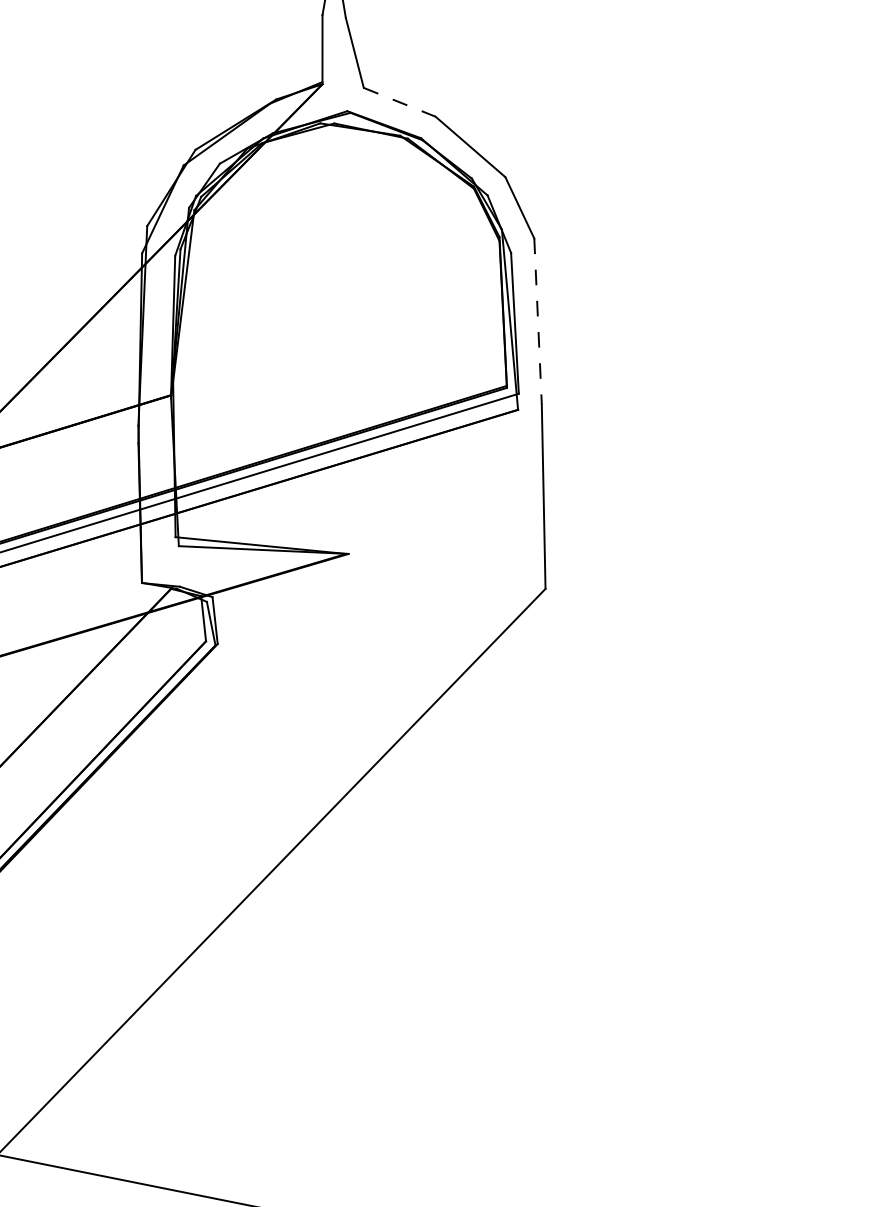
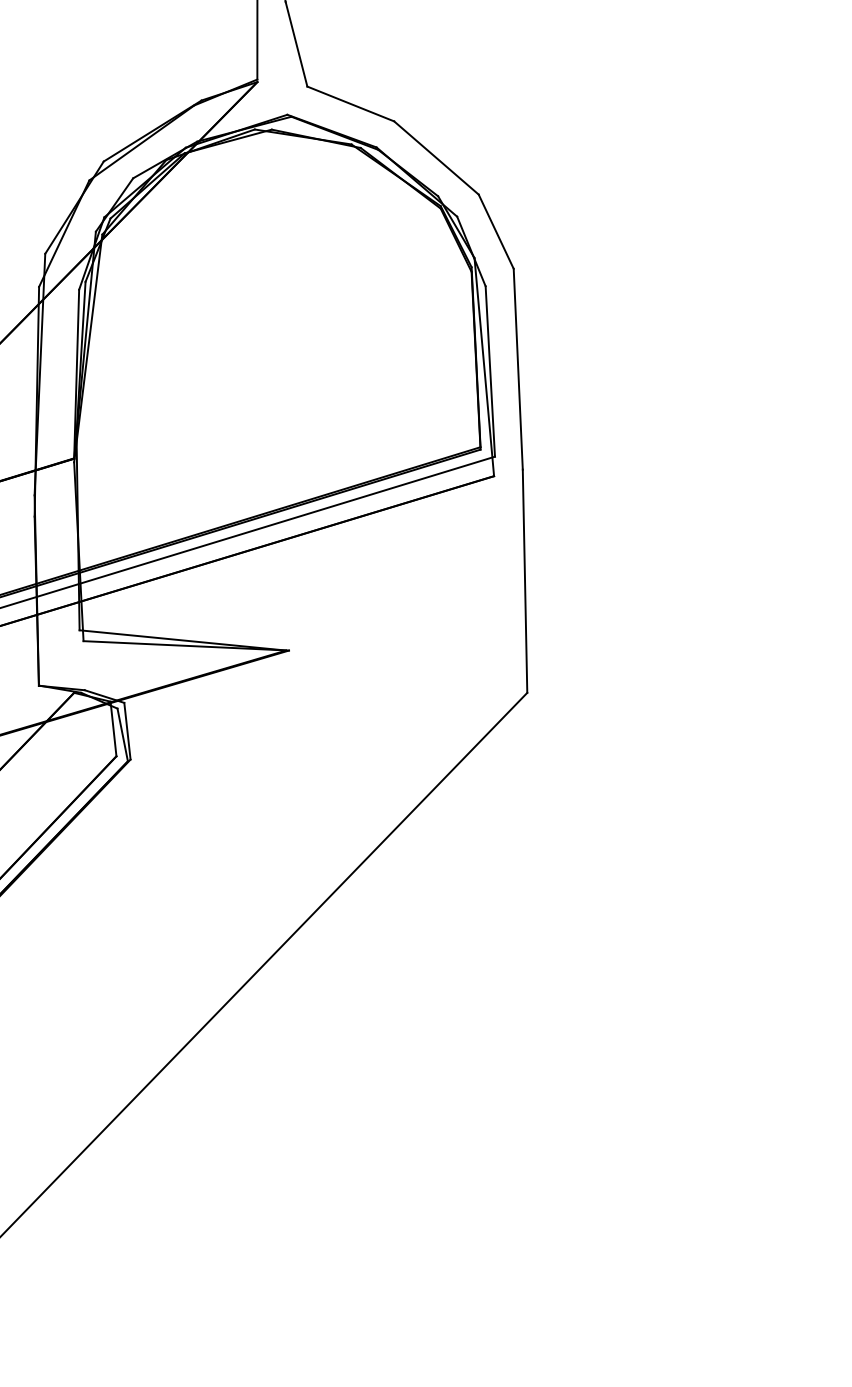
line: (399, 102) -> (350, 104), dashed -> solid
line: (538, 321) -> (518, 369), dashed -> solid

